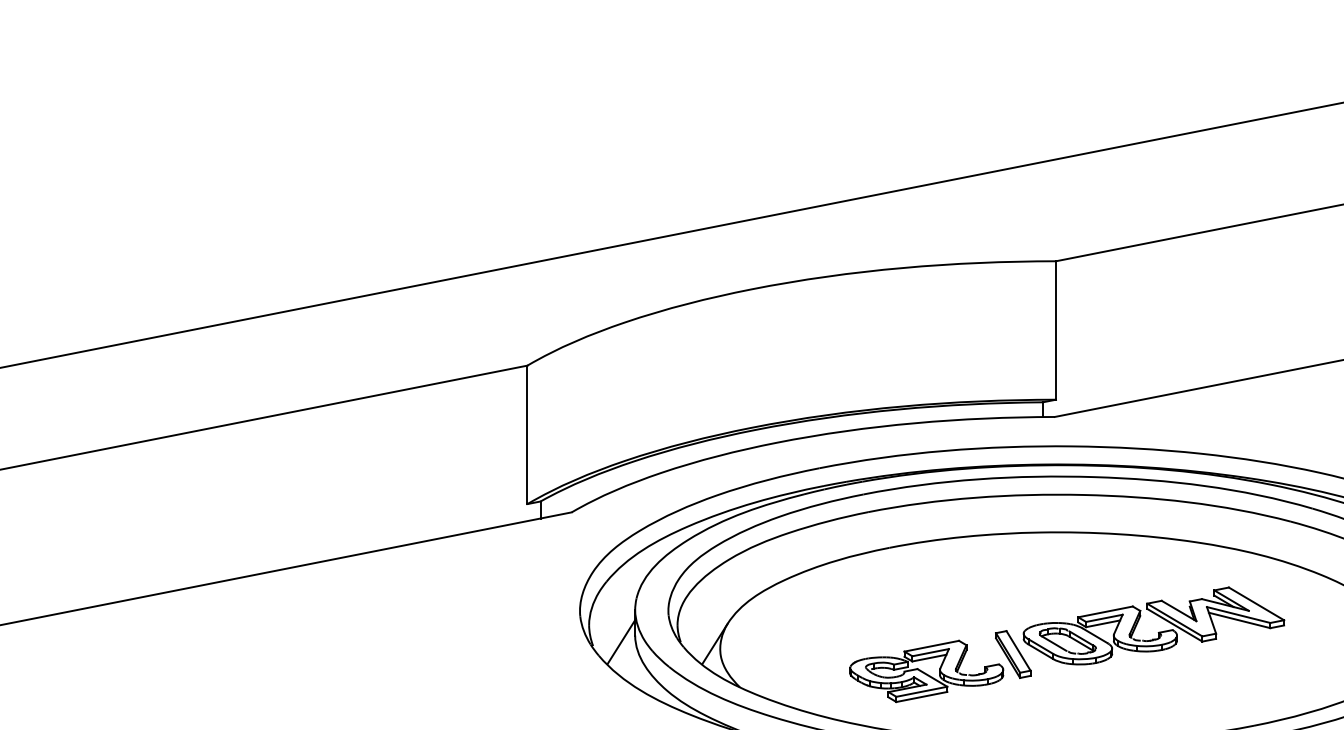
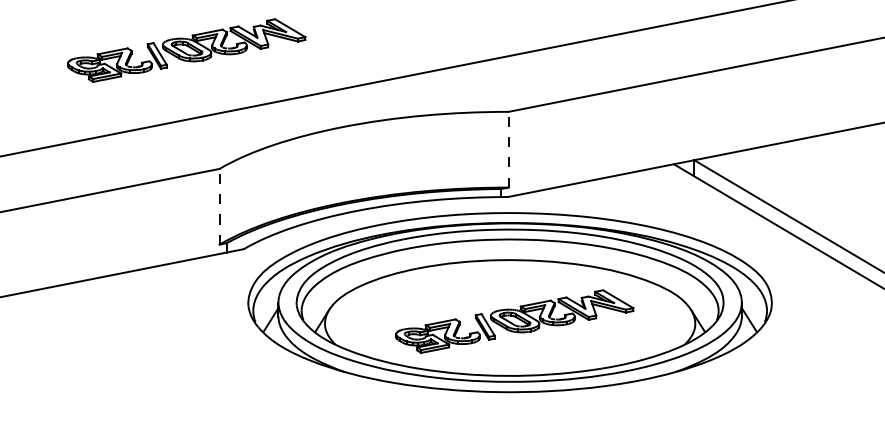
part: (466, 149) -> (186, 50), added
line: (1055, 330) -> (508, 149), solid -> dashed
line: (527, 434) -> (219, 206), solid -> dashed

